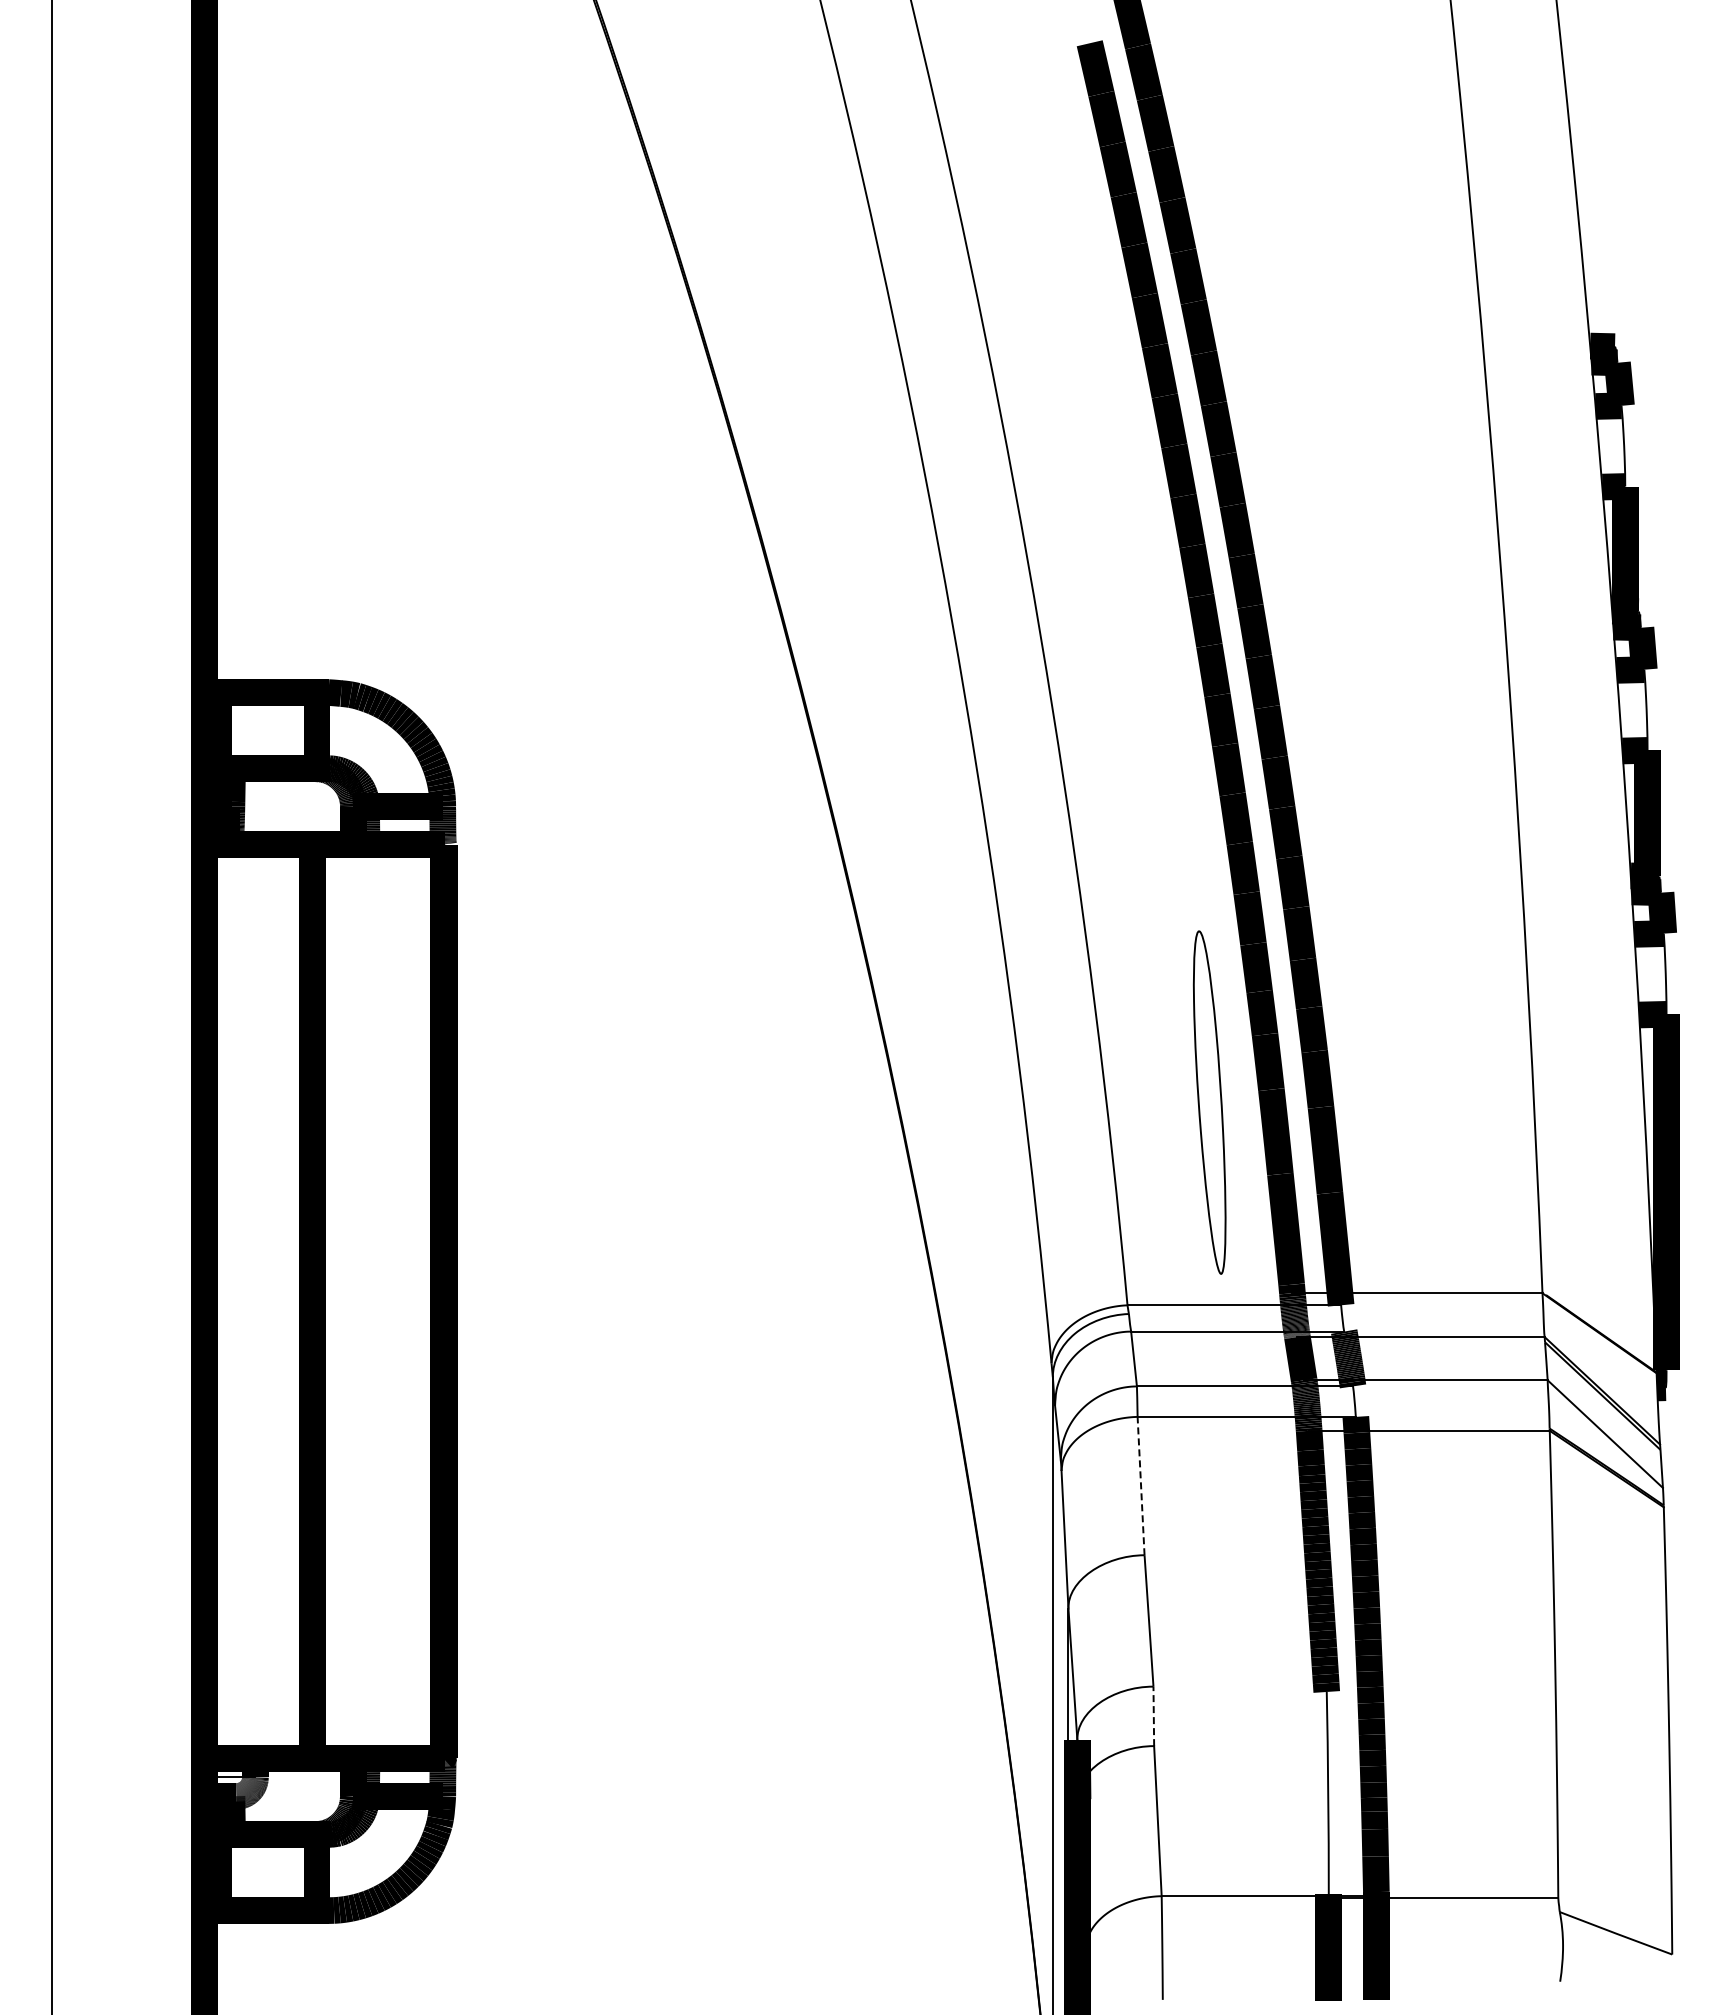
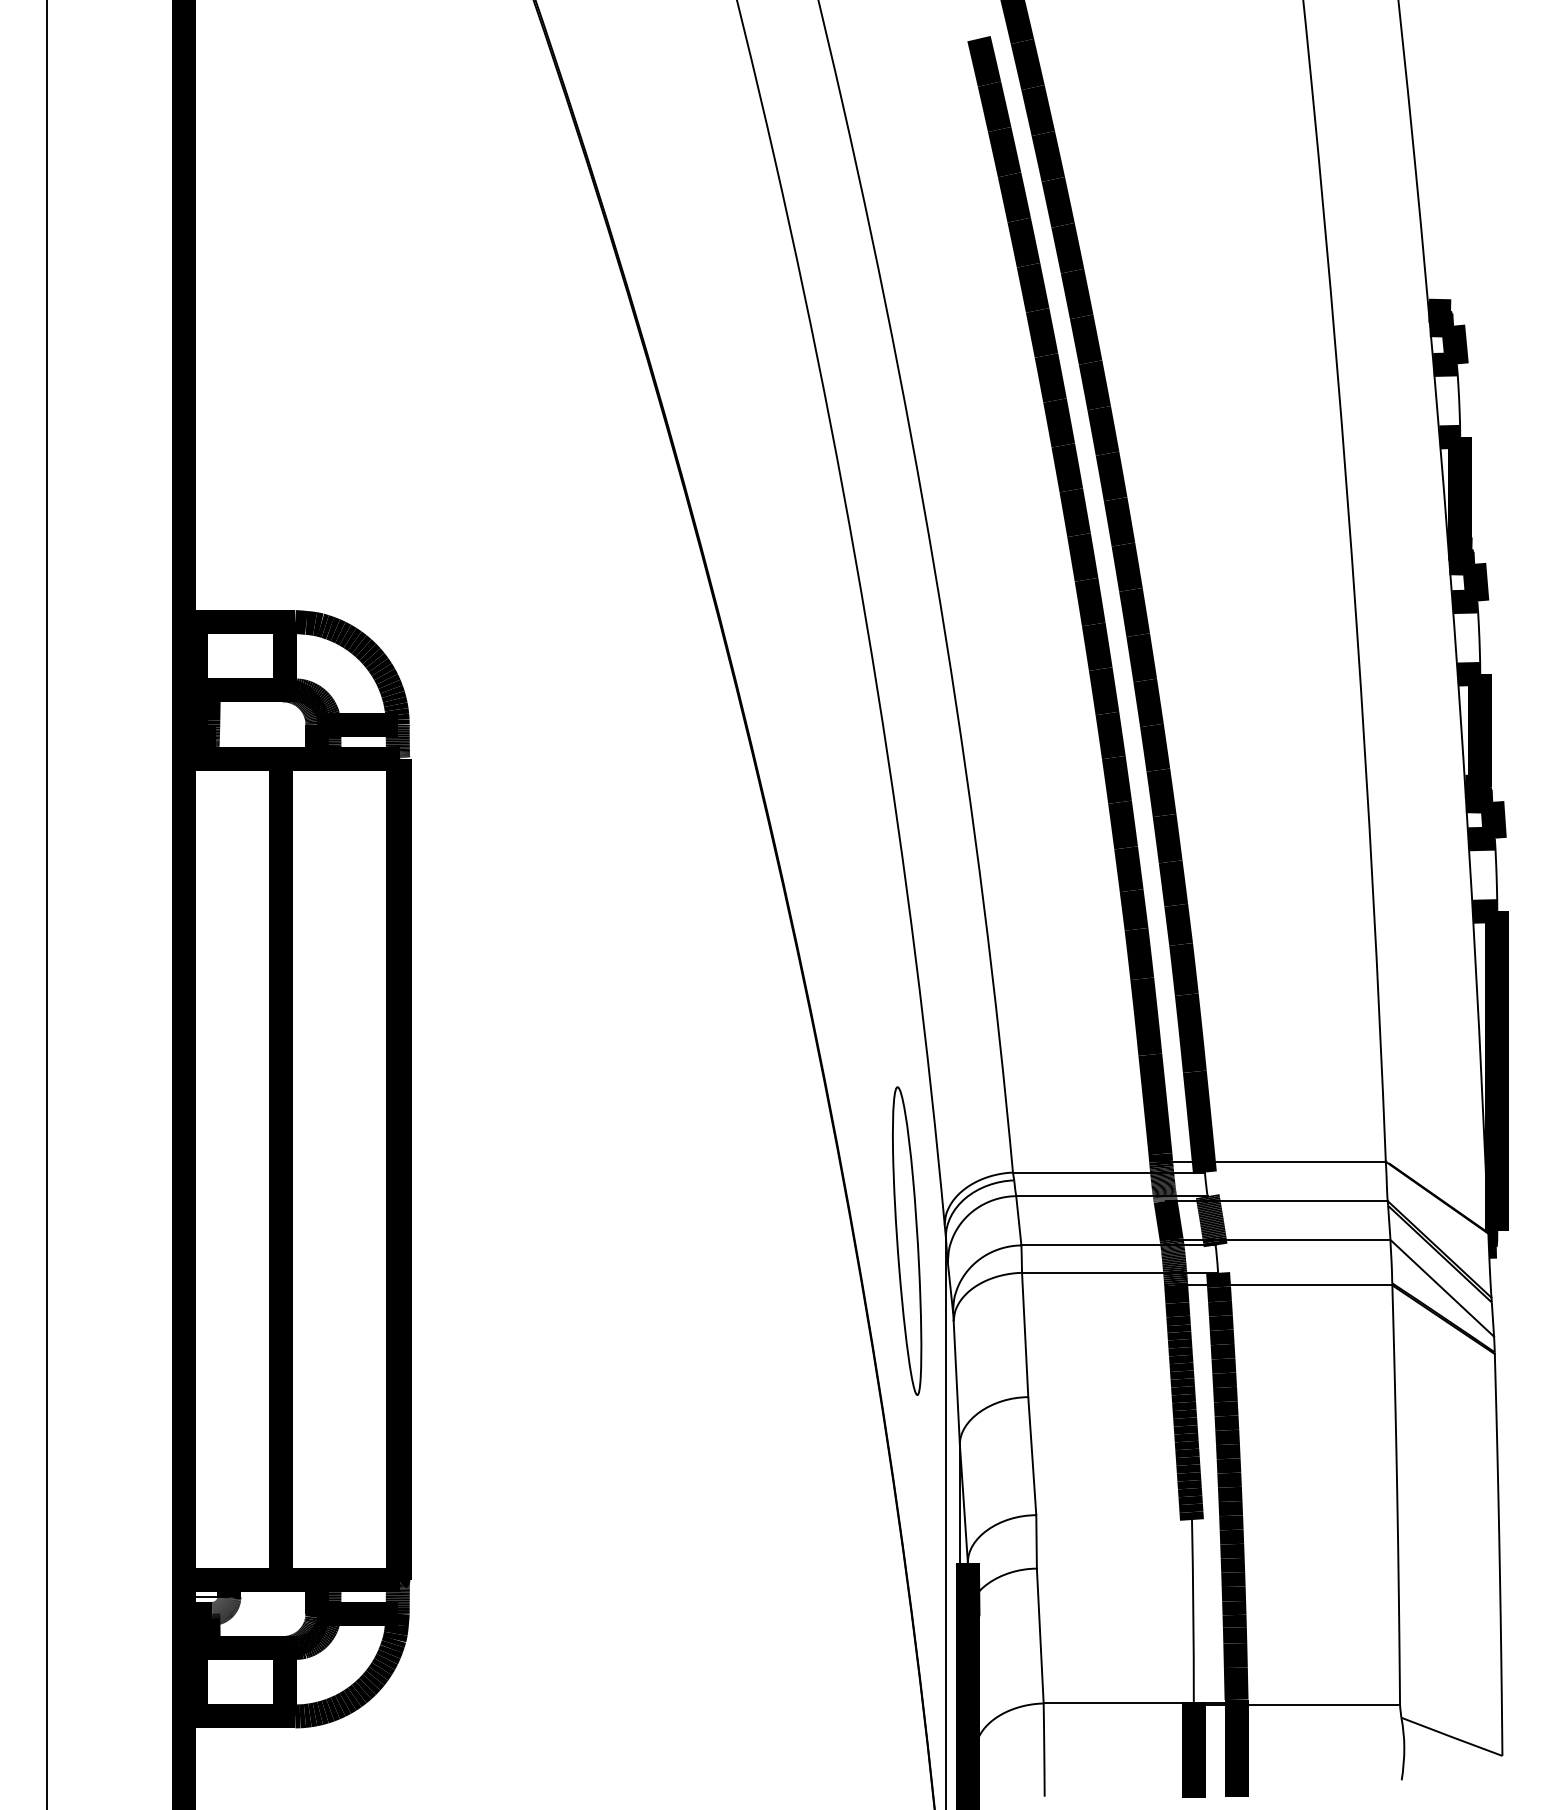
part: (1209, 1102) -> (906, 1241), moved
line: (1141, 1485) -> (1025, 1334), dashed -> solid
line: (1153, 1716) -> (1036, 1542), dashed -> solid

